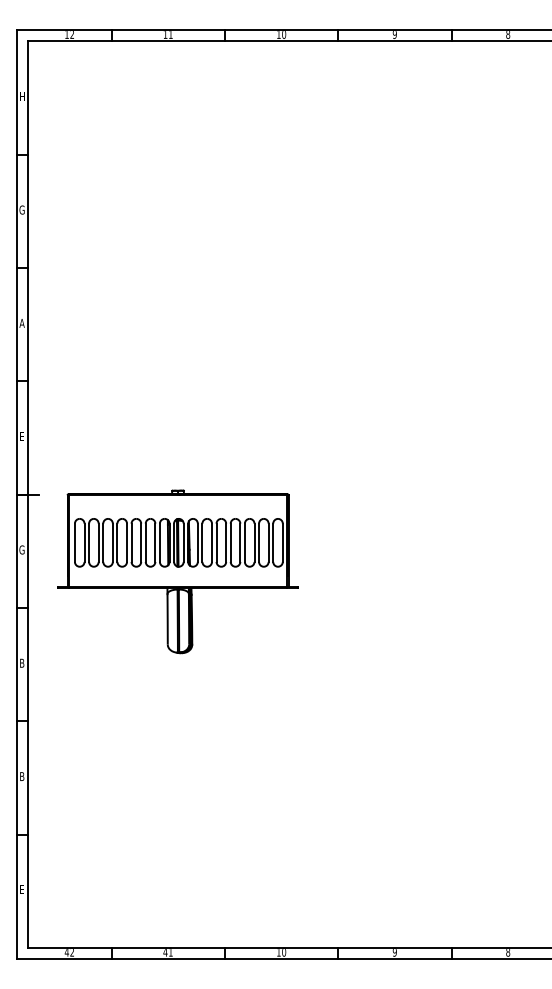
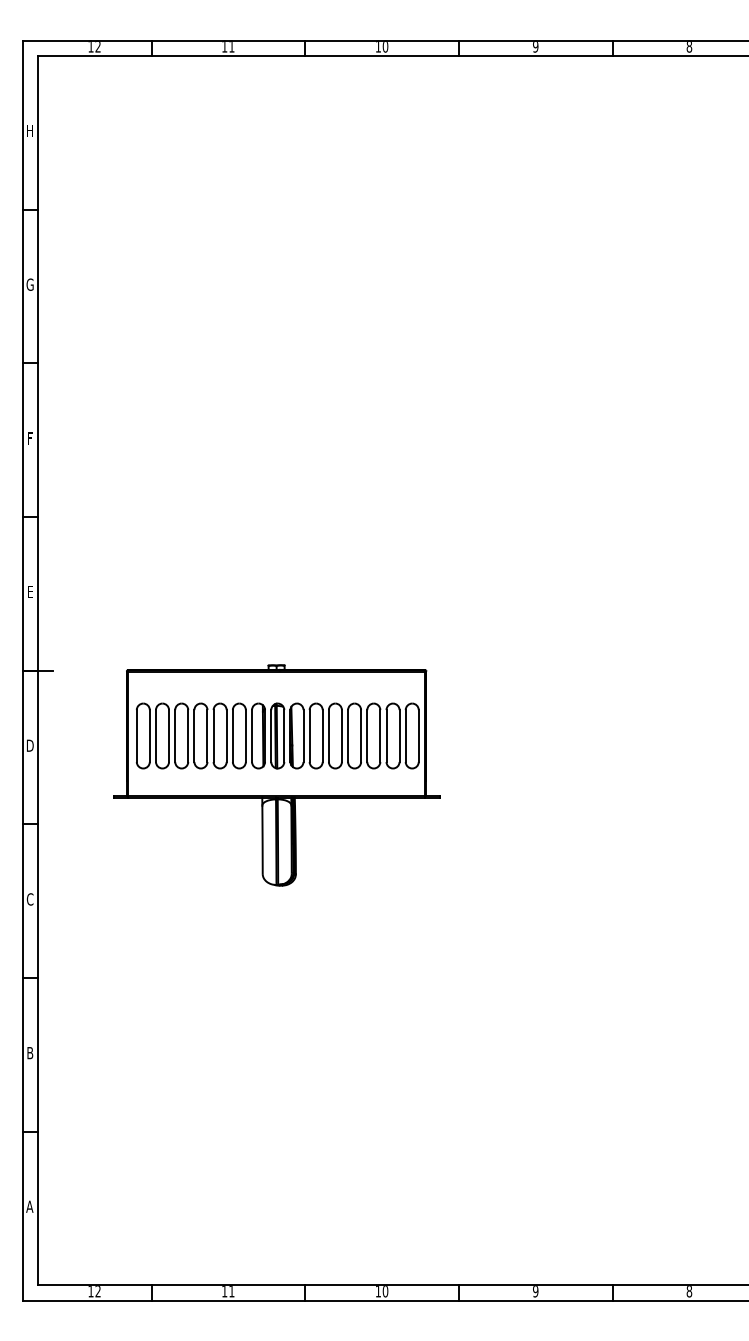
text: (21, 323) -> (29, 438), A -> F
text: (21, 549) -> (29, 745), G -> D
part: (177, 571) -> (276, 775), moved
text: (21, 663) -> (29, 899), B -> C
text: (21, 889) -> (29, 1206), E -> A
text: (66, 952) -> (90, 1291), 42 -> 12
text: (165, 952) -> (224, 1291), 41 -> 11

